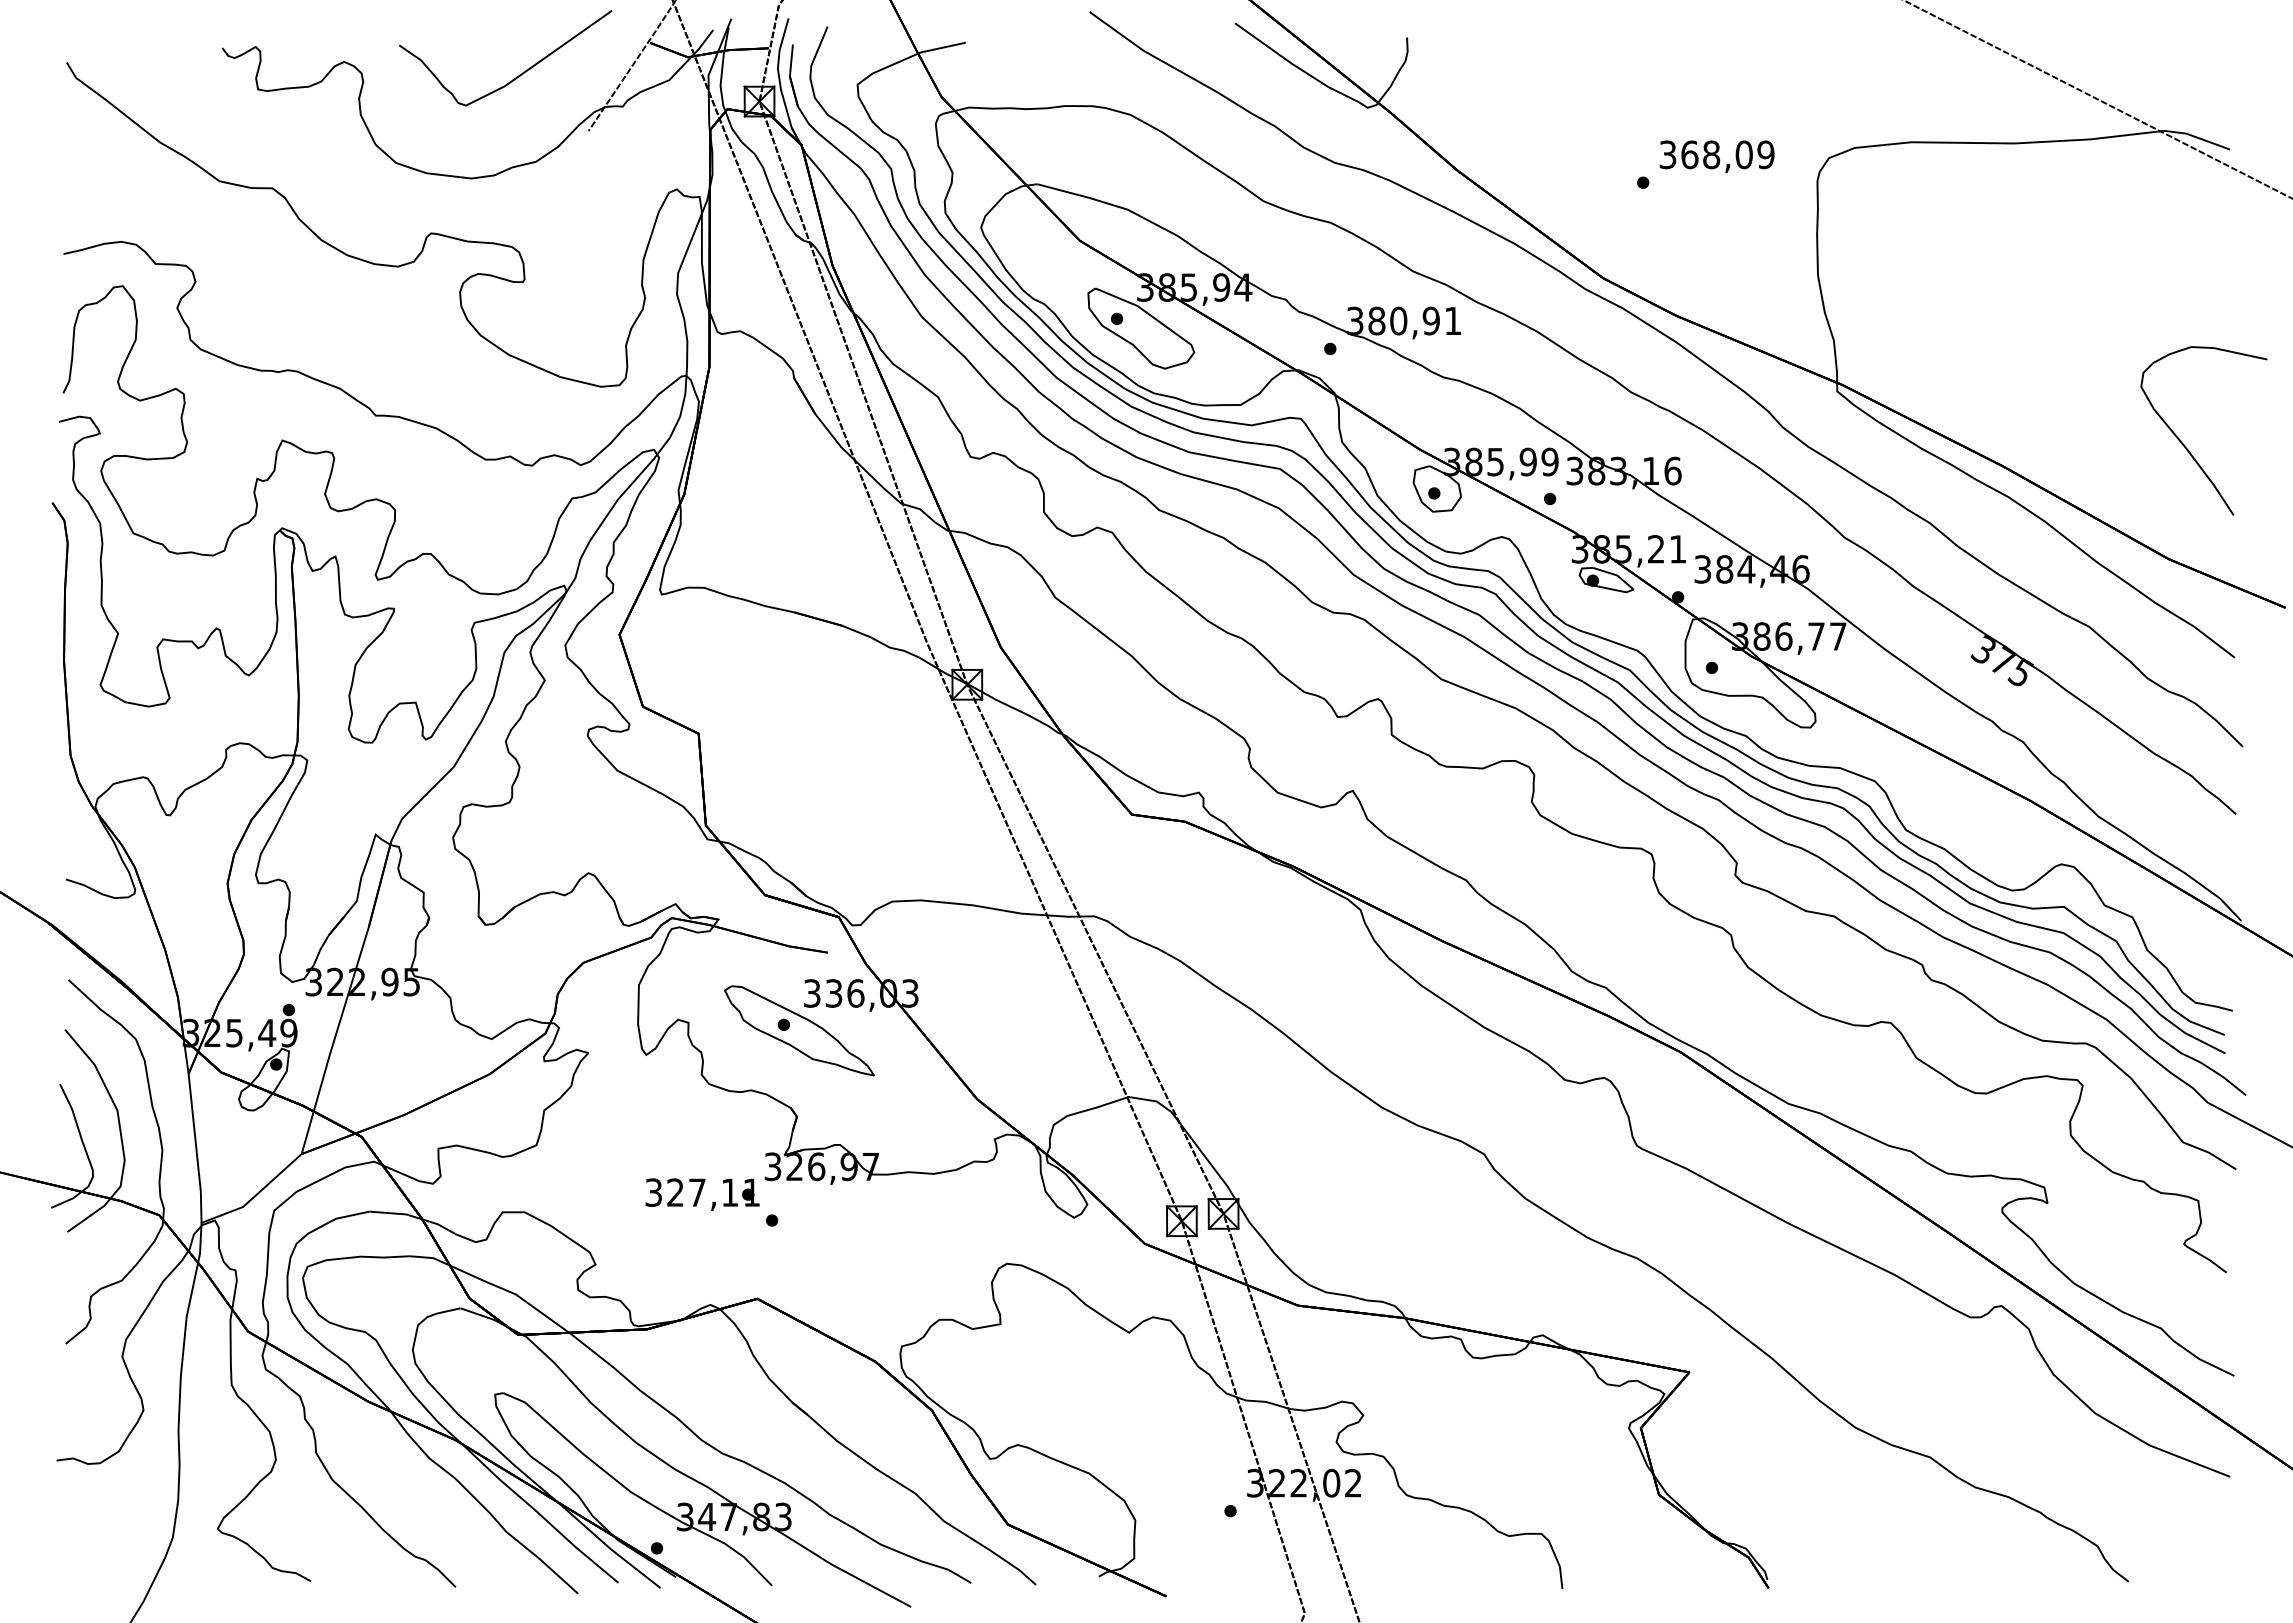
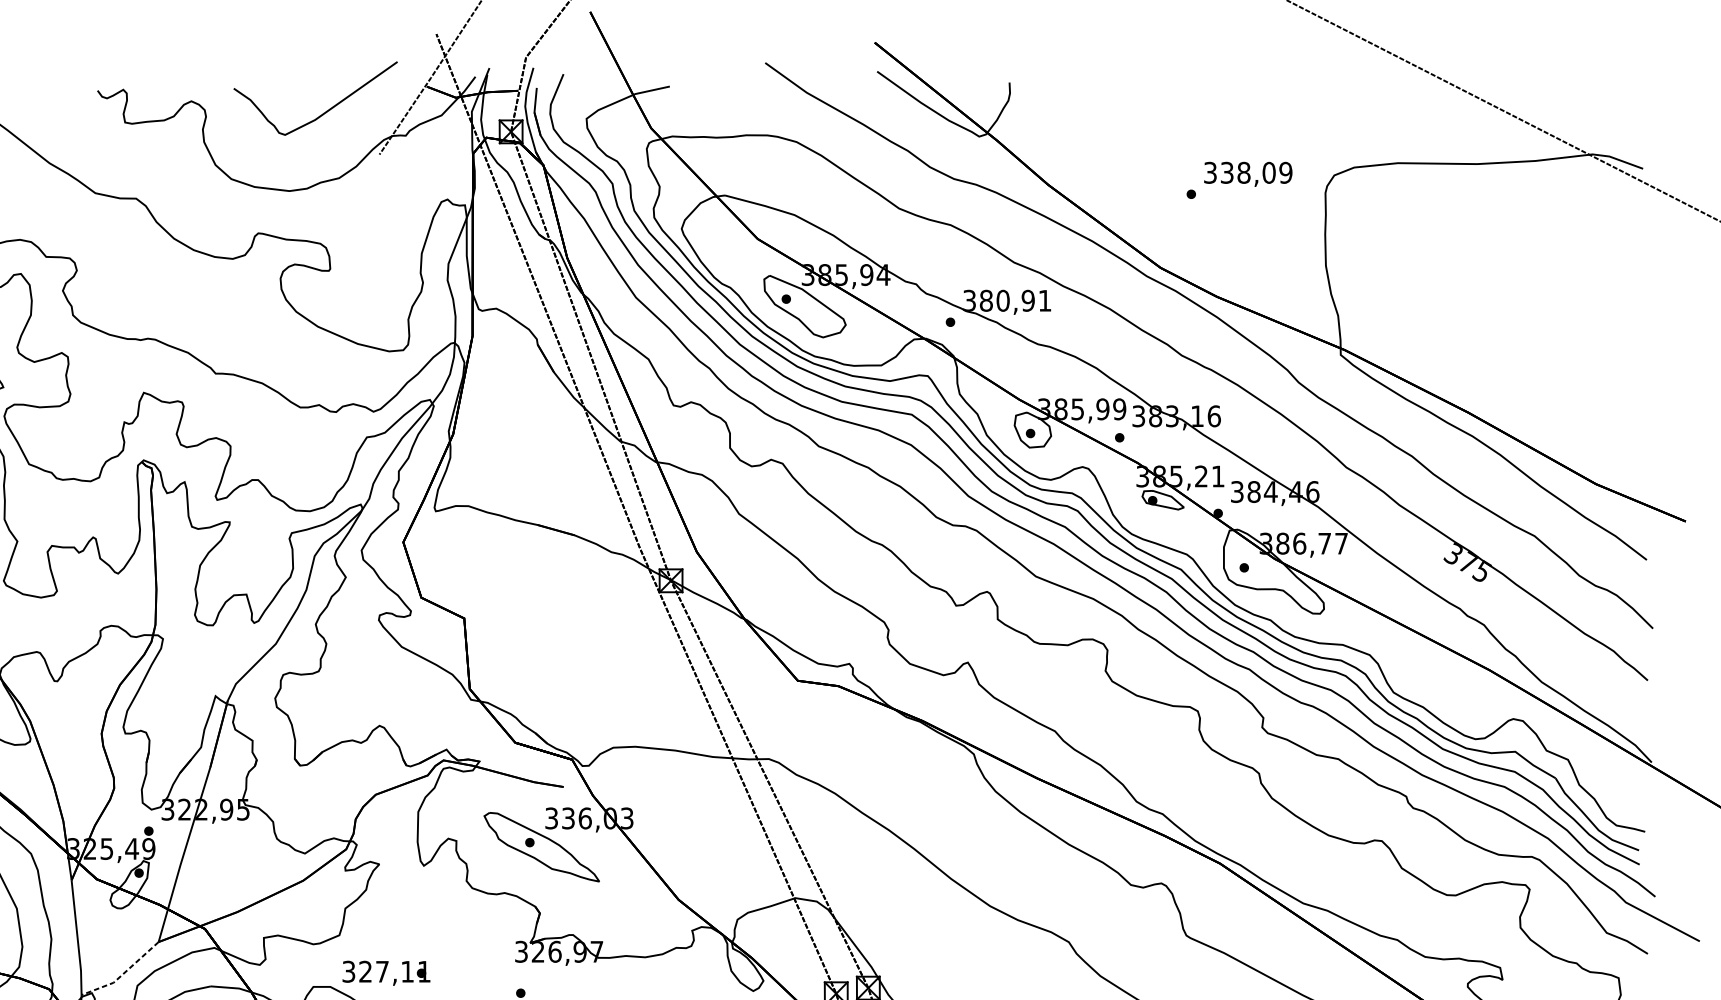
text: (1689, 154) -> (1227, 172), 368,09 -> 338,09
curve: (2185, 445) -> (1608, 396), removed
text: (702, 1194) -> (386, 973), moved
line: (255, 1196) -> (123, 974), solid -> dashed

